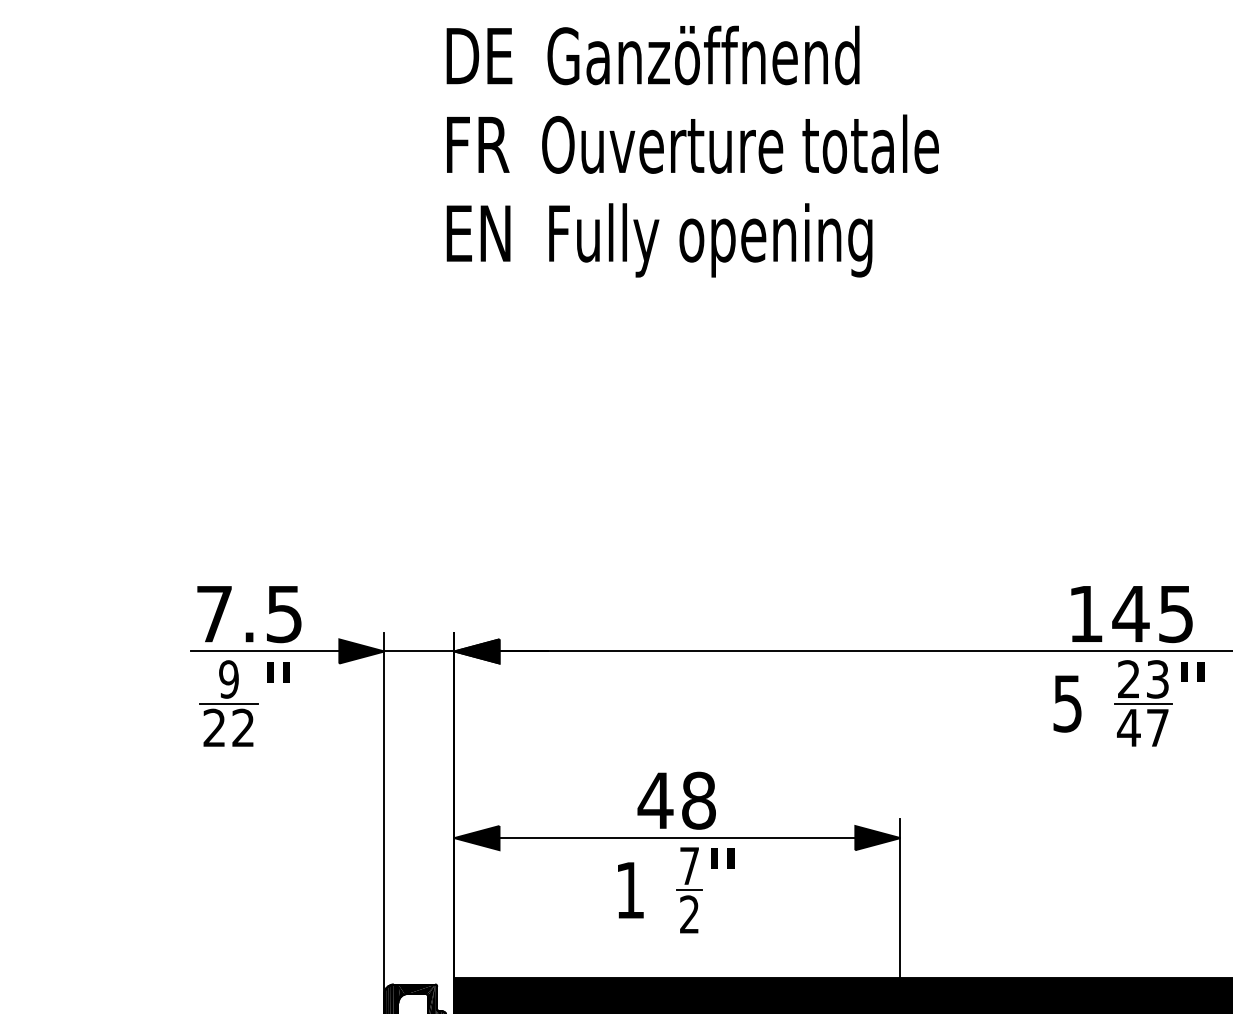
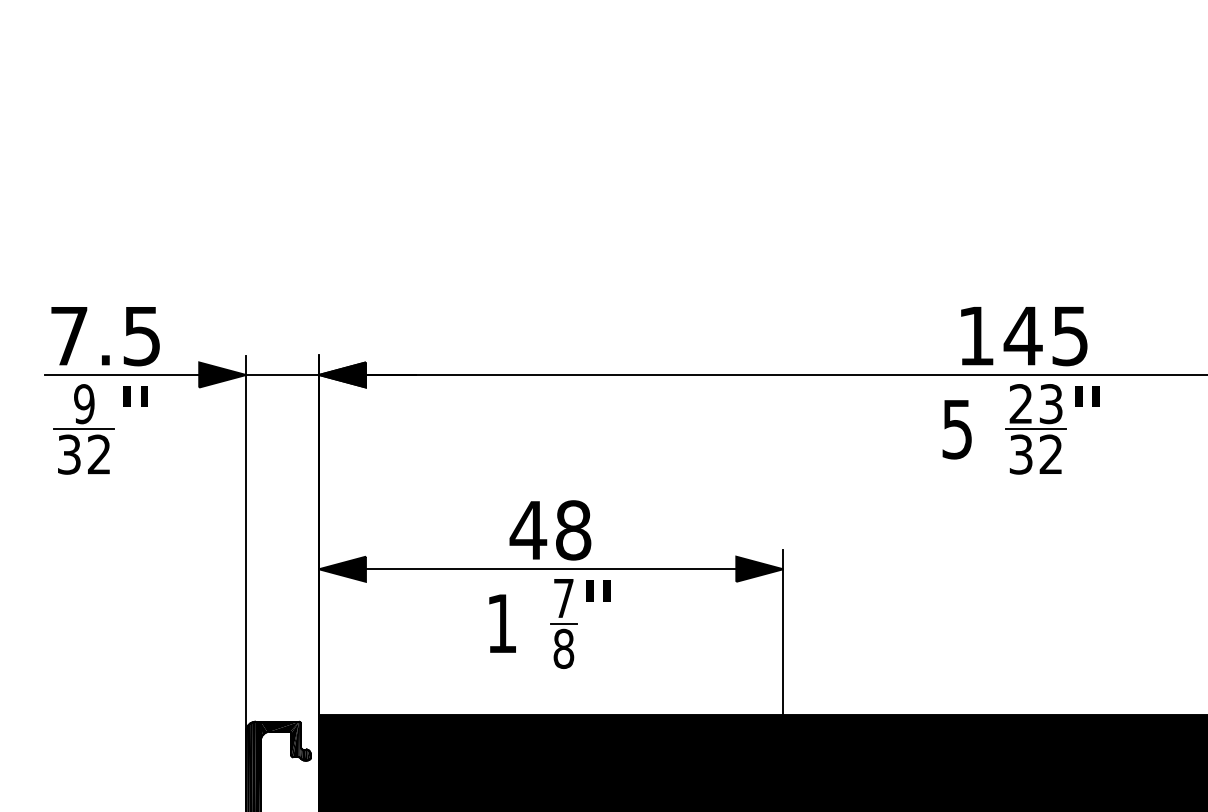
text: (1142, 727) -> (1035, 454), 47 -> 32
text: (214, 728) -> (69, 455), 22 -> 32
text: (689, 914) -> (563, 648), 2 -> 8

